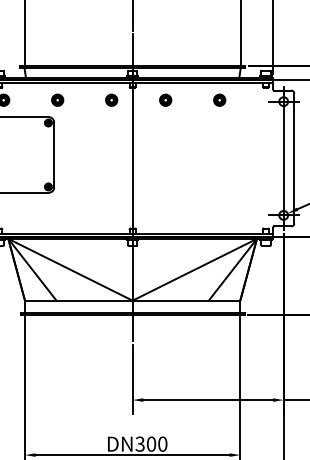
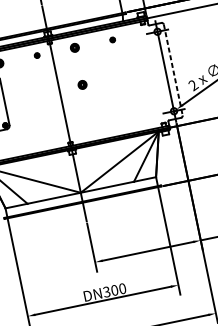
part: (111, 99) -> (36, 55), size x0.6
part: (219, 99) -> (112, 39), size x0.6
part: (165, 152) -> (82, 84), added
line: (294, 159) -> (173, 70), solid -> dashed

